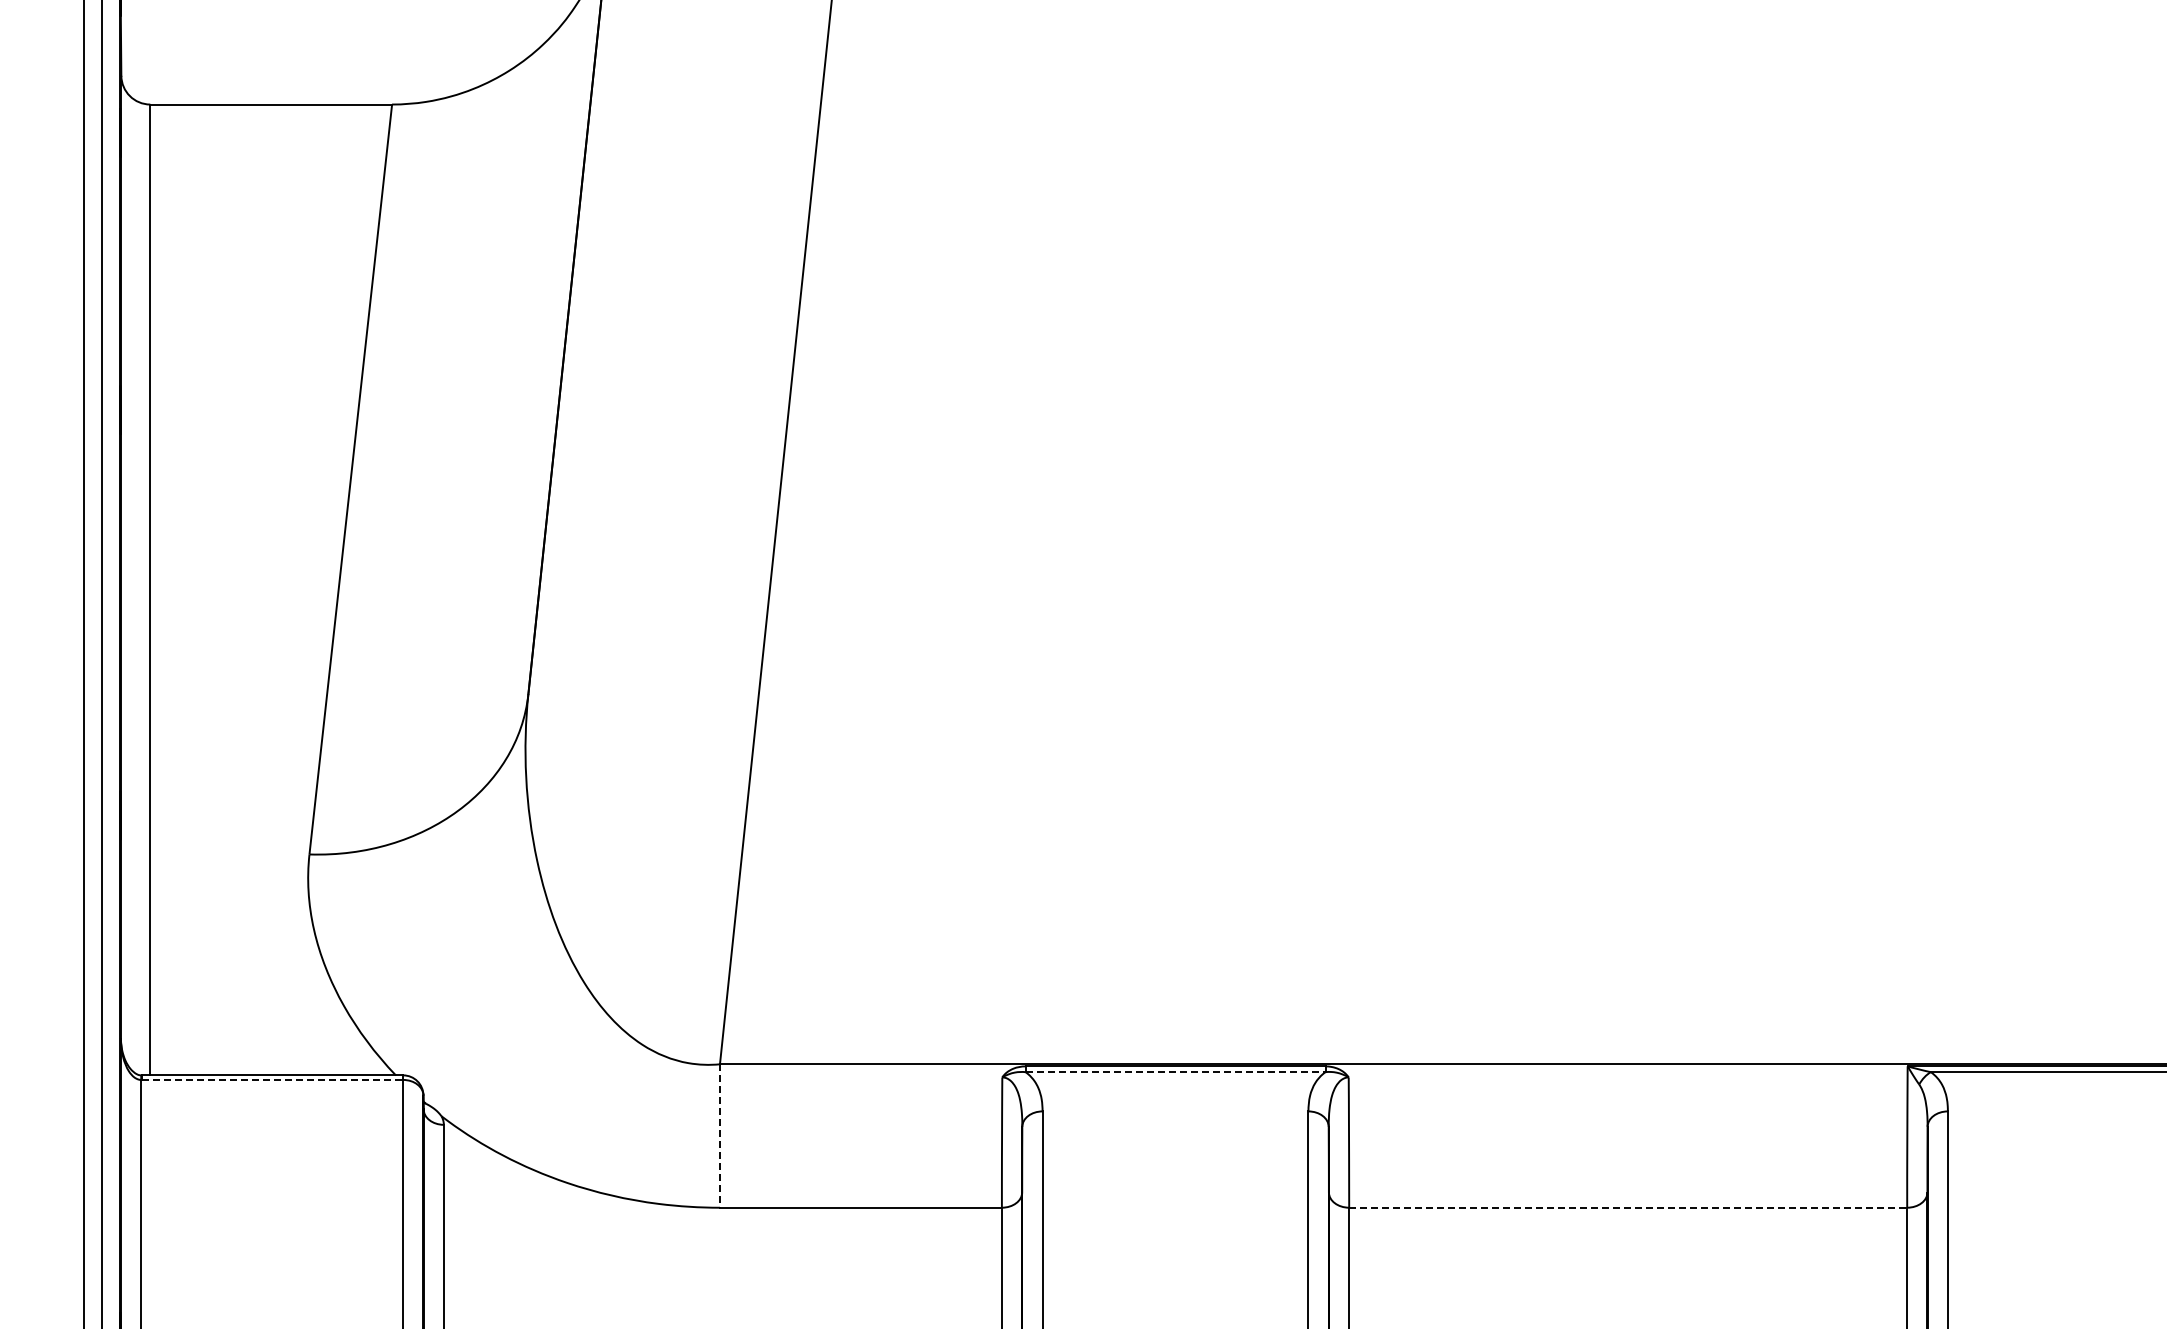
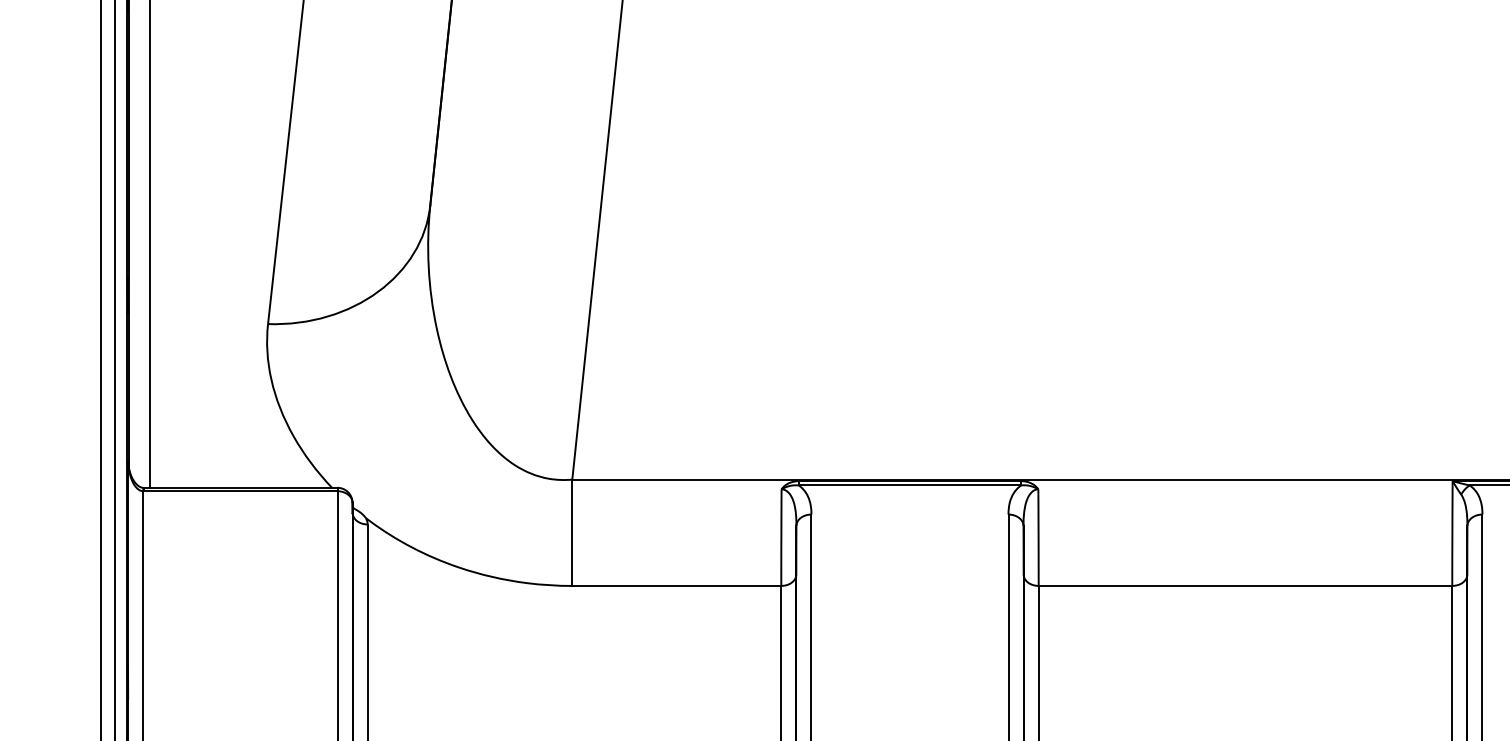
line: (1175, 1072) -> (909, 485), dashed -> solid
line: (272, 1079) -> (240, 490), dashed -> solid
line: (719, 1136) -> (571, 533), dashed -> solid
line: (1628, 1207) -> (1245, 585), dashed -> solid

